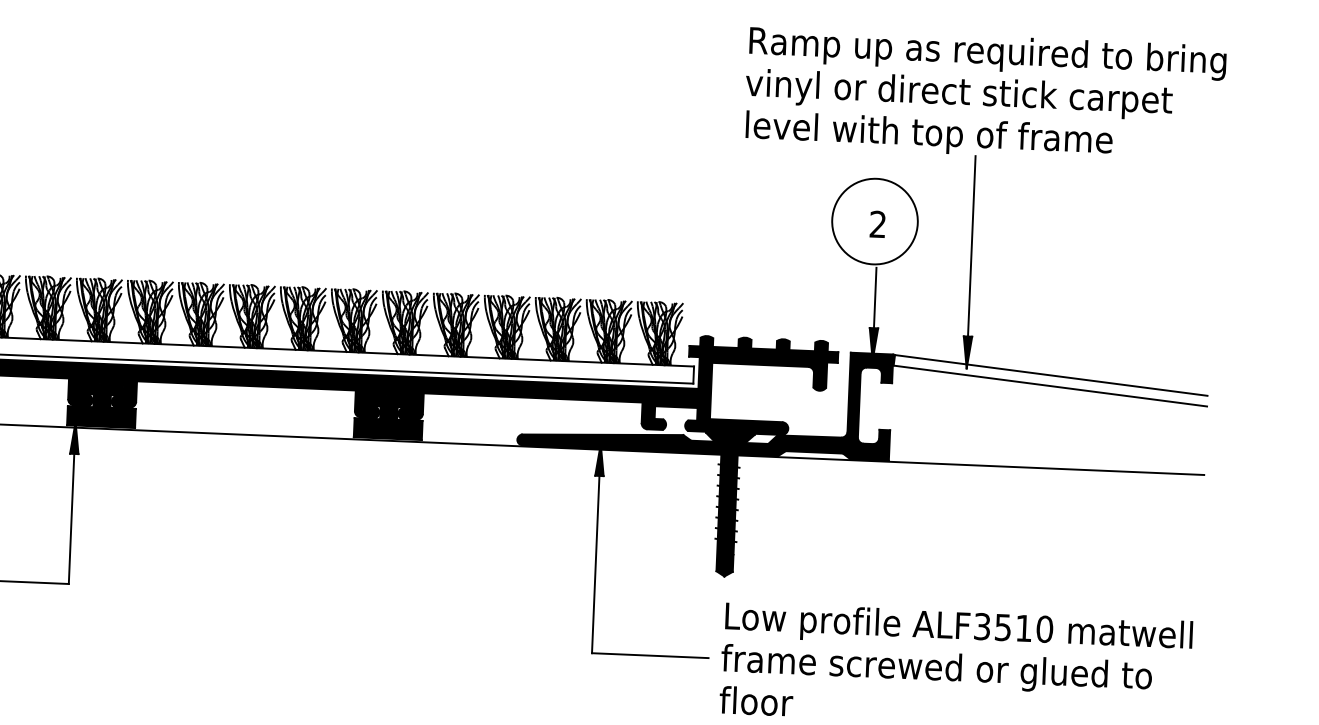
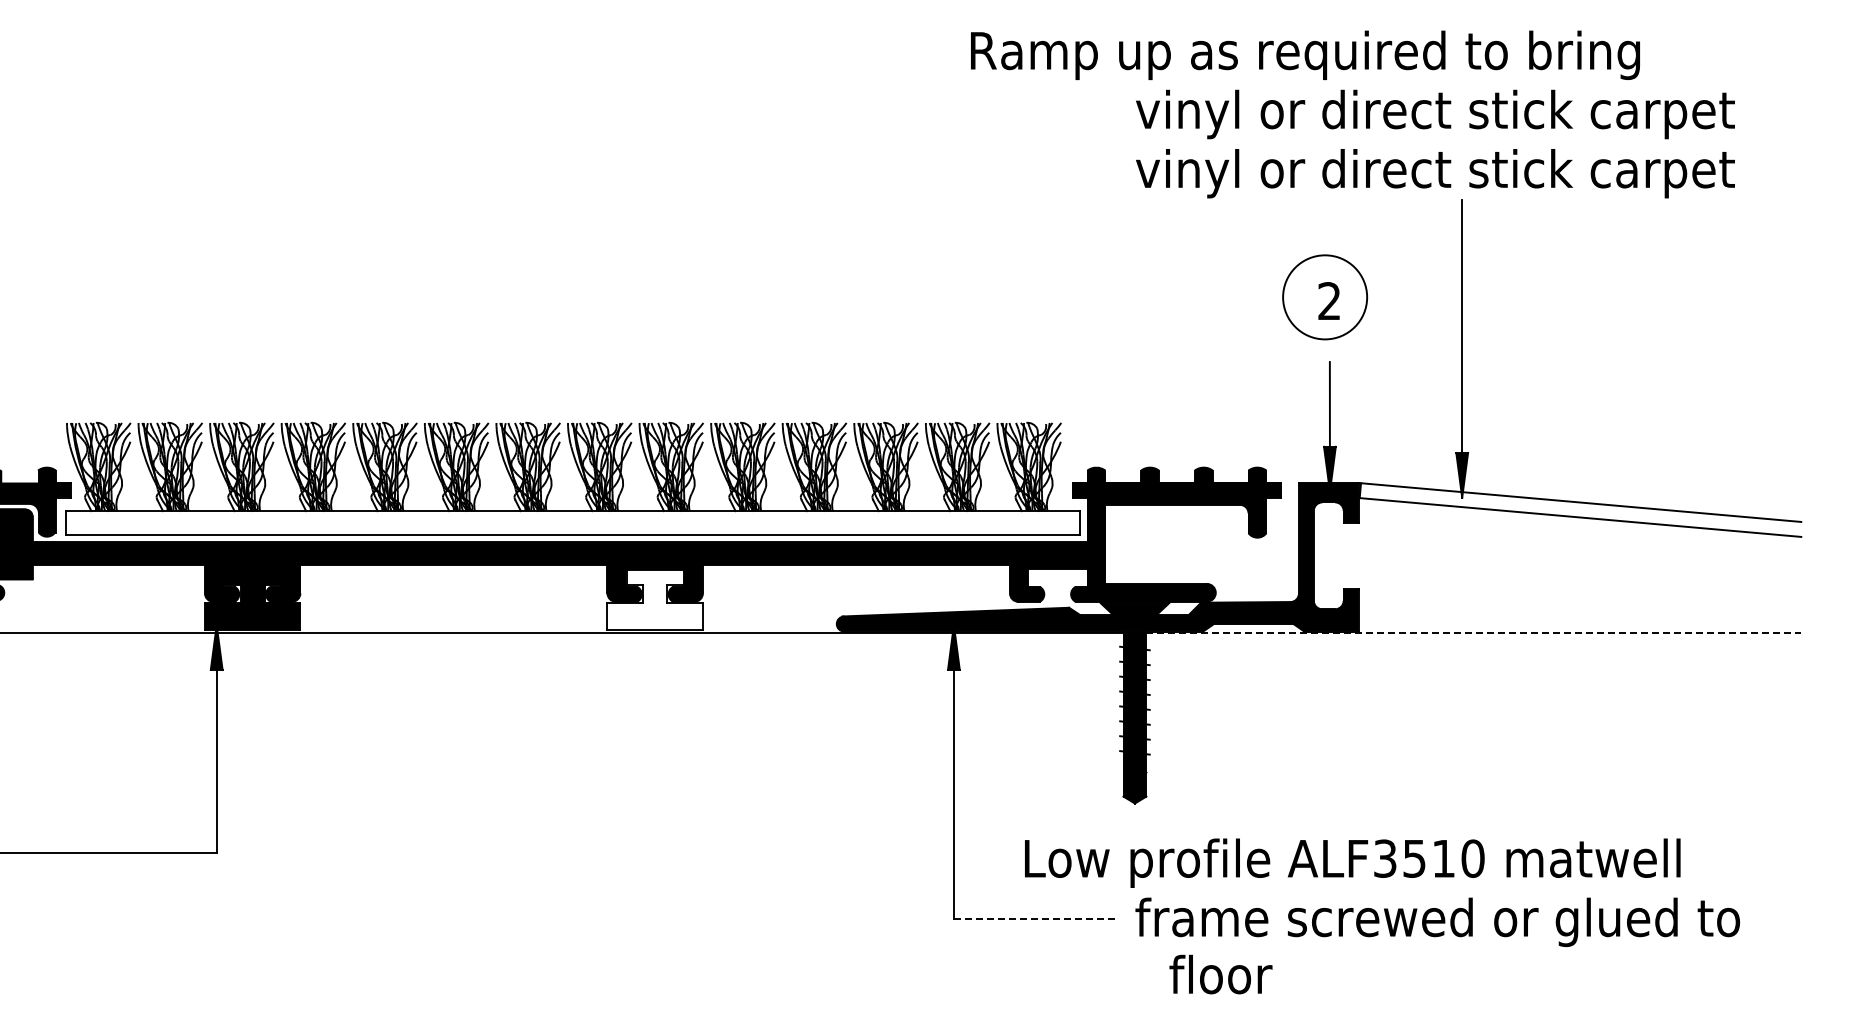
text: (987, 53) -> (1305, 55), moved
text: (957, 136) -> (1435, 173), level with top of frame -> vinyl or direct stick carpet
circle: (875, 221) -> (1325, 297), size x0.7
fill: (388, 417) -> (654, 600), removed
line: (971, 465) -> (1474, 633), solid -> dashed
text: (958, 628) -> (1352, 862), moved
line: (650, 655) -> (1035, 918), solid -> dashed
text: (755, 701) -> (1220, 974), moved

